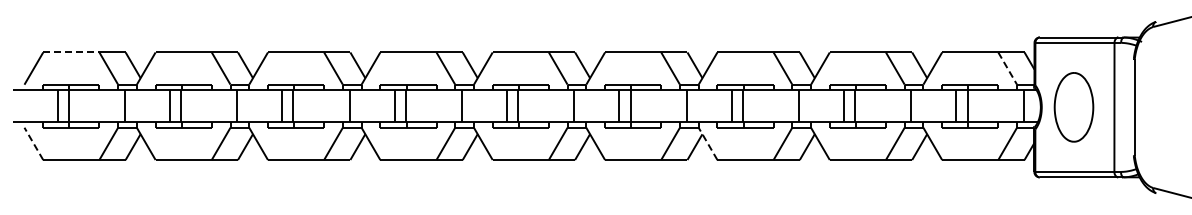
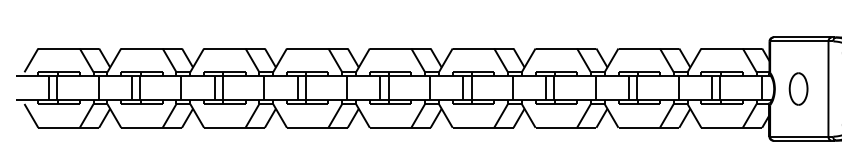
line: (71, 52) -> (59, 48), dashed -> solid
line: (1007, 68) -> (749, 60), dashed -> solid
part: (1073, 107) -> (798, 89), size x0.62
line: (33, 143) -> (31, 115), dashed -> solid
line: (708, 143) -> (529, 115), dashed -> solid

